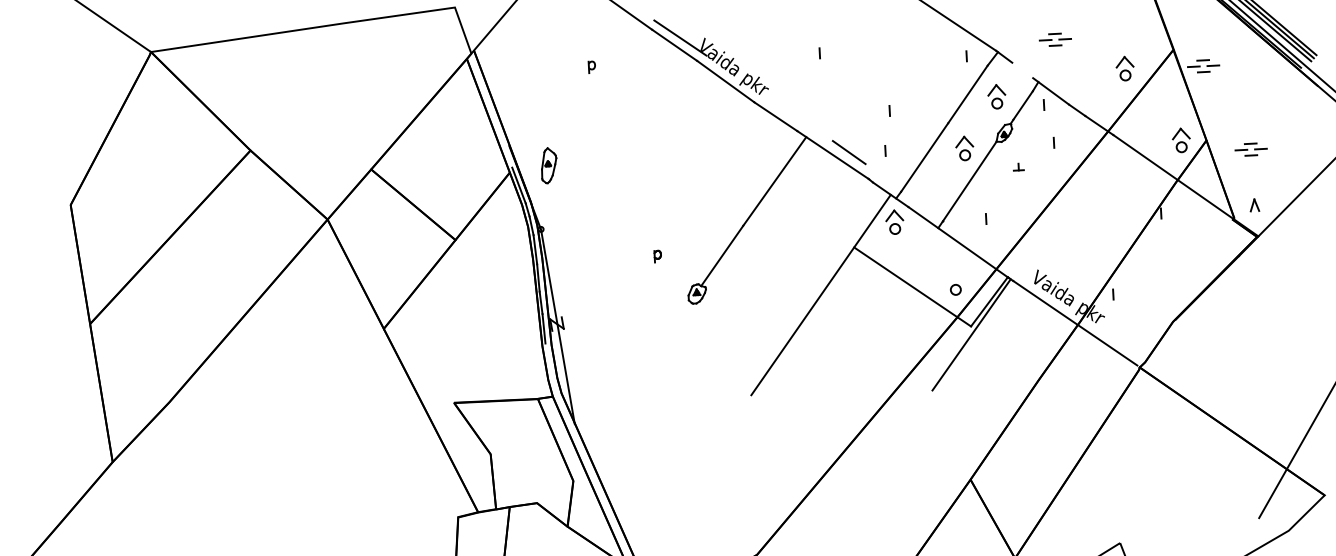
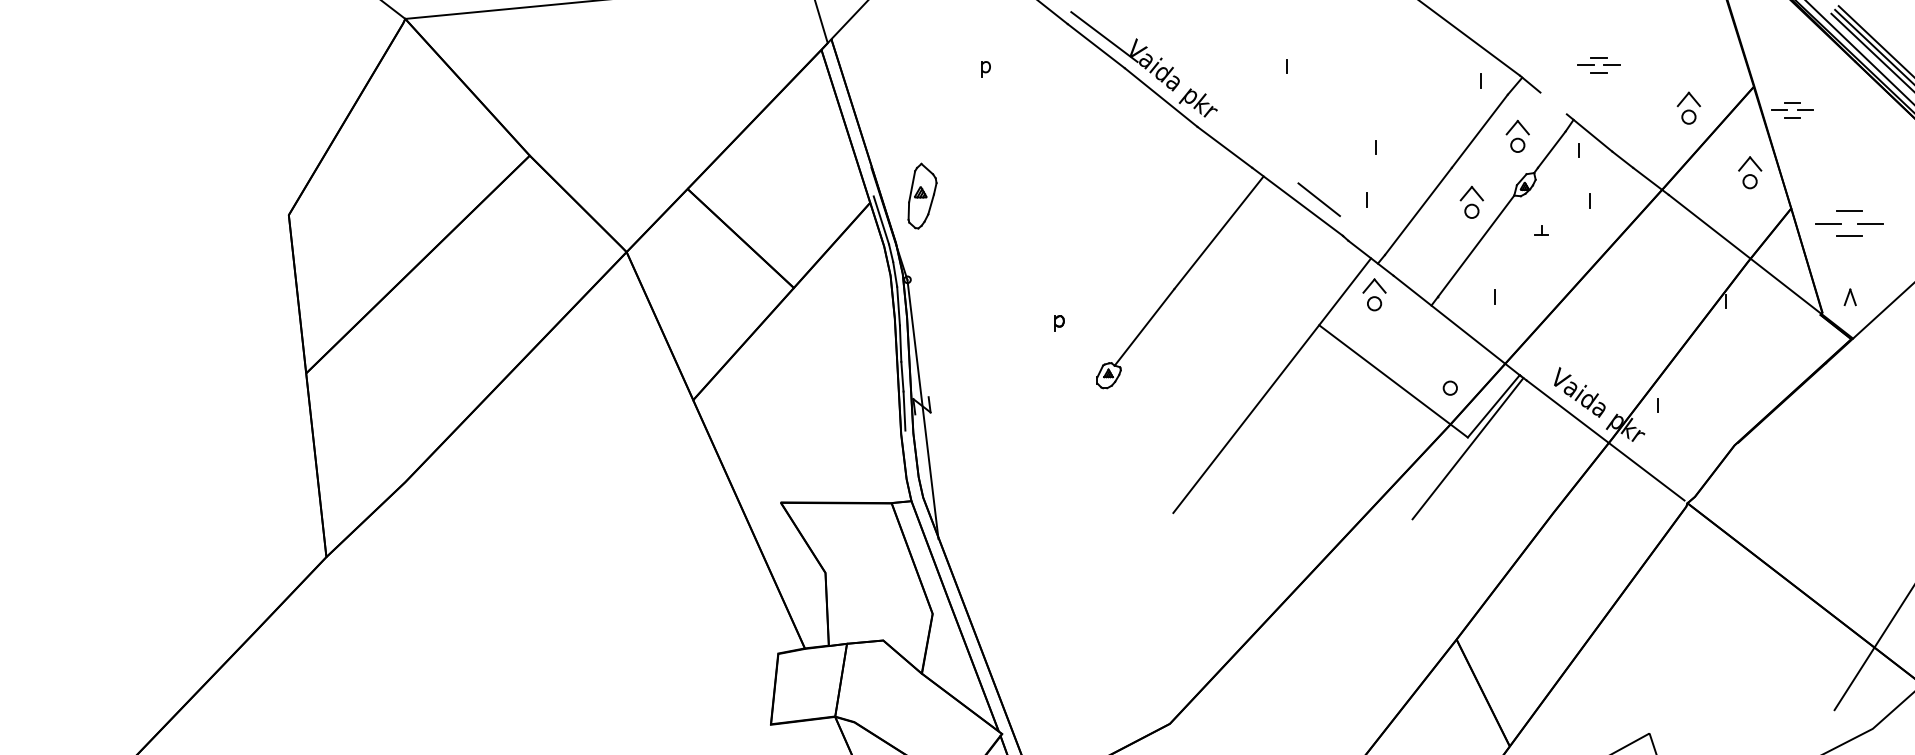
part: (1181, 140) -> (1750, 172), moved
part: (1251, 149) -> (1849, 223), size x1.6
part: (549, 165) -> (922, 196), size x1.4

